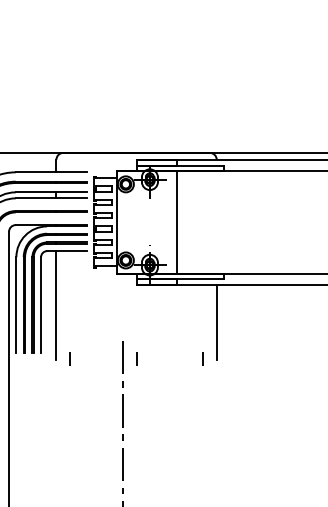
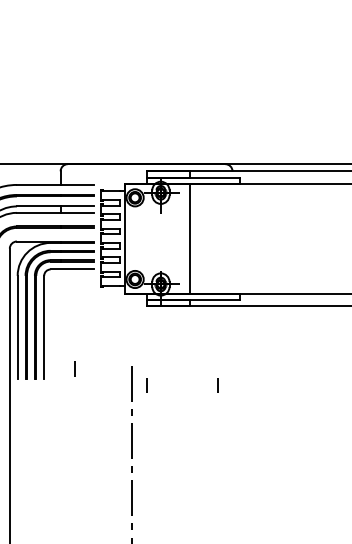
line: (56, 305) -> (60, 327), removed
line: (216, 322) -> (232, 346), removed
line: (69, 358) -> (74, 368), moved

